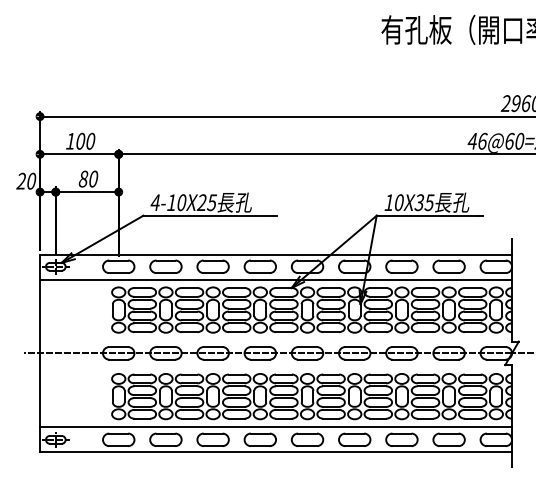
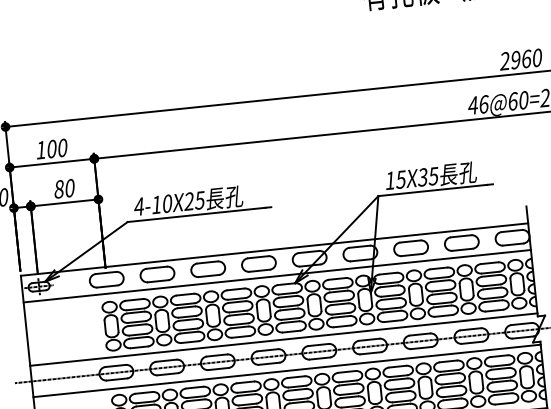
text: (399, 202) -> (401, 179), 10X35 -> 15X35
line: (276, 338) -> (284, 339), added
line: (276, 367) -> (287, 370), added

